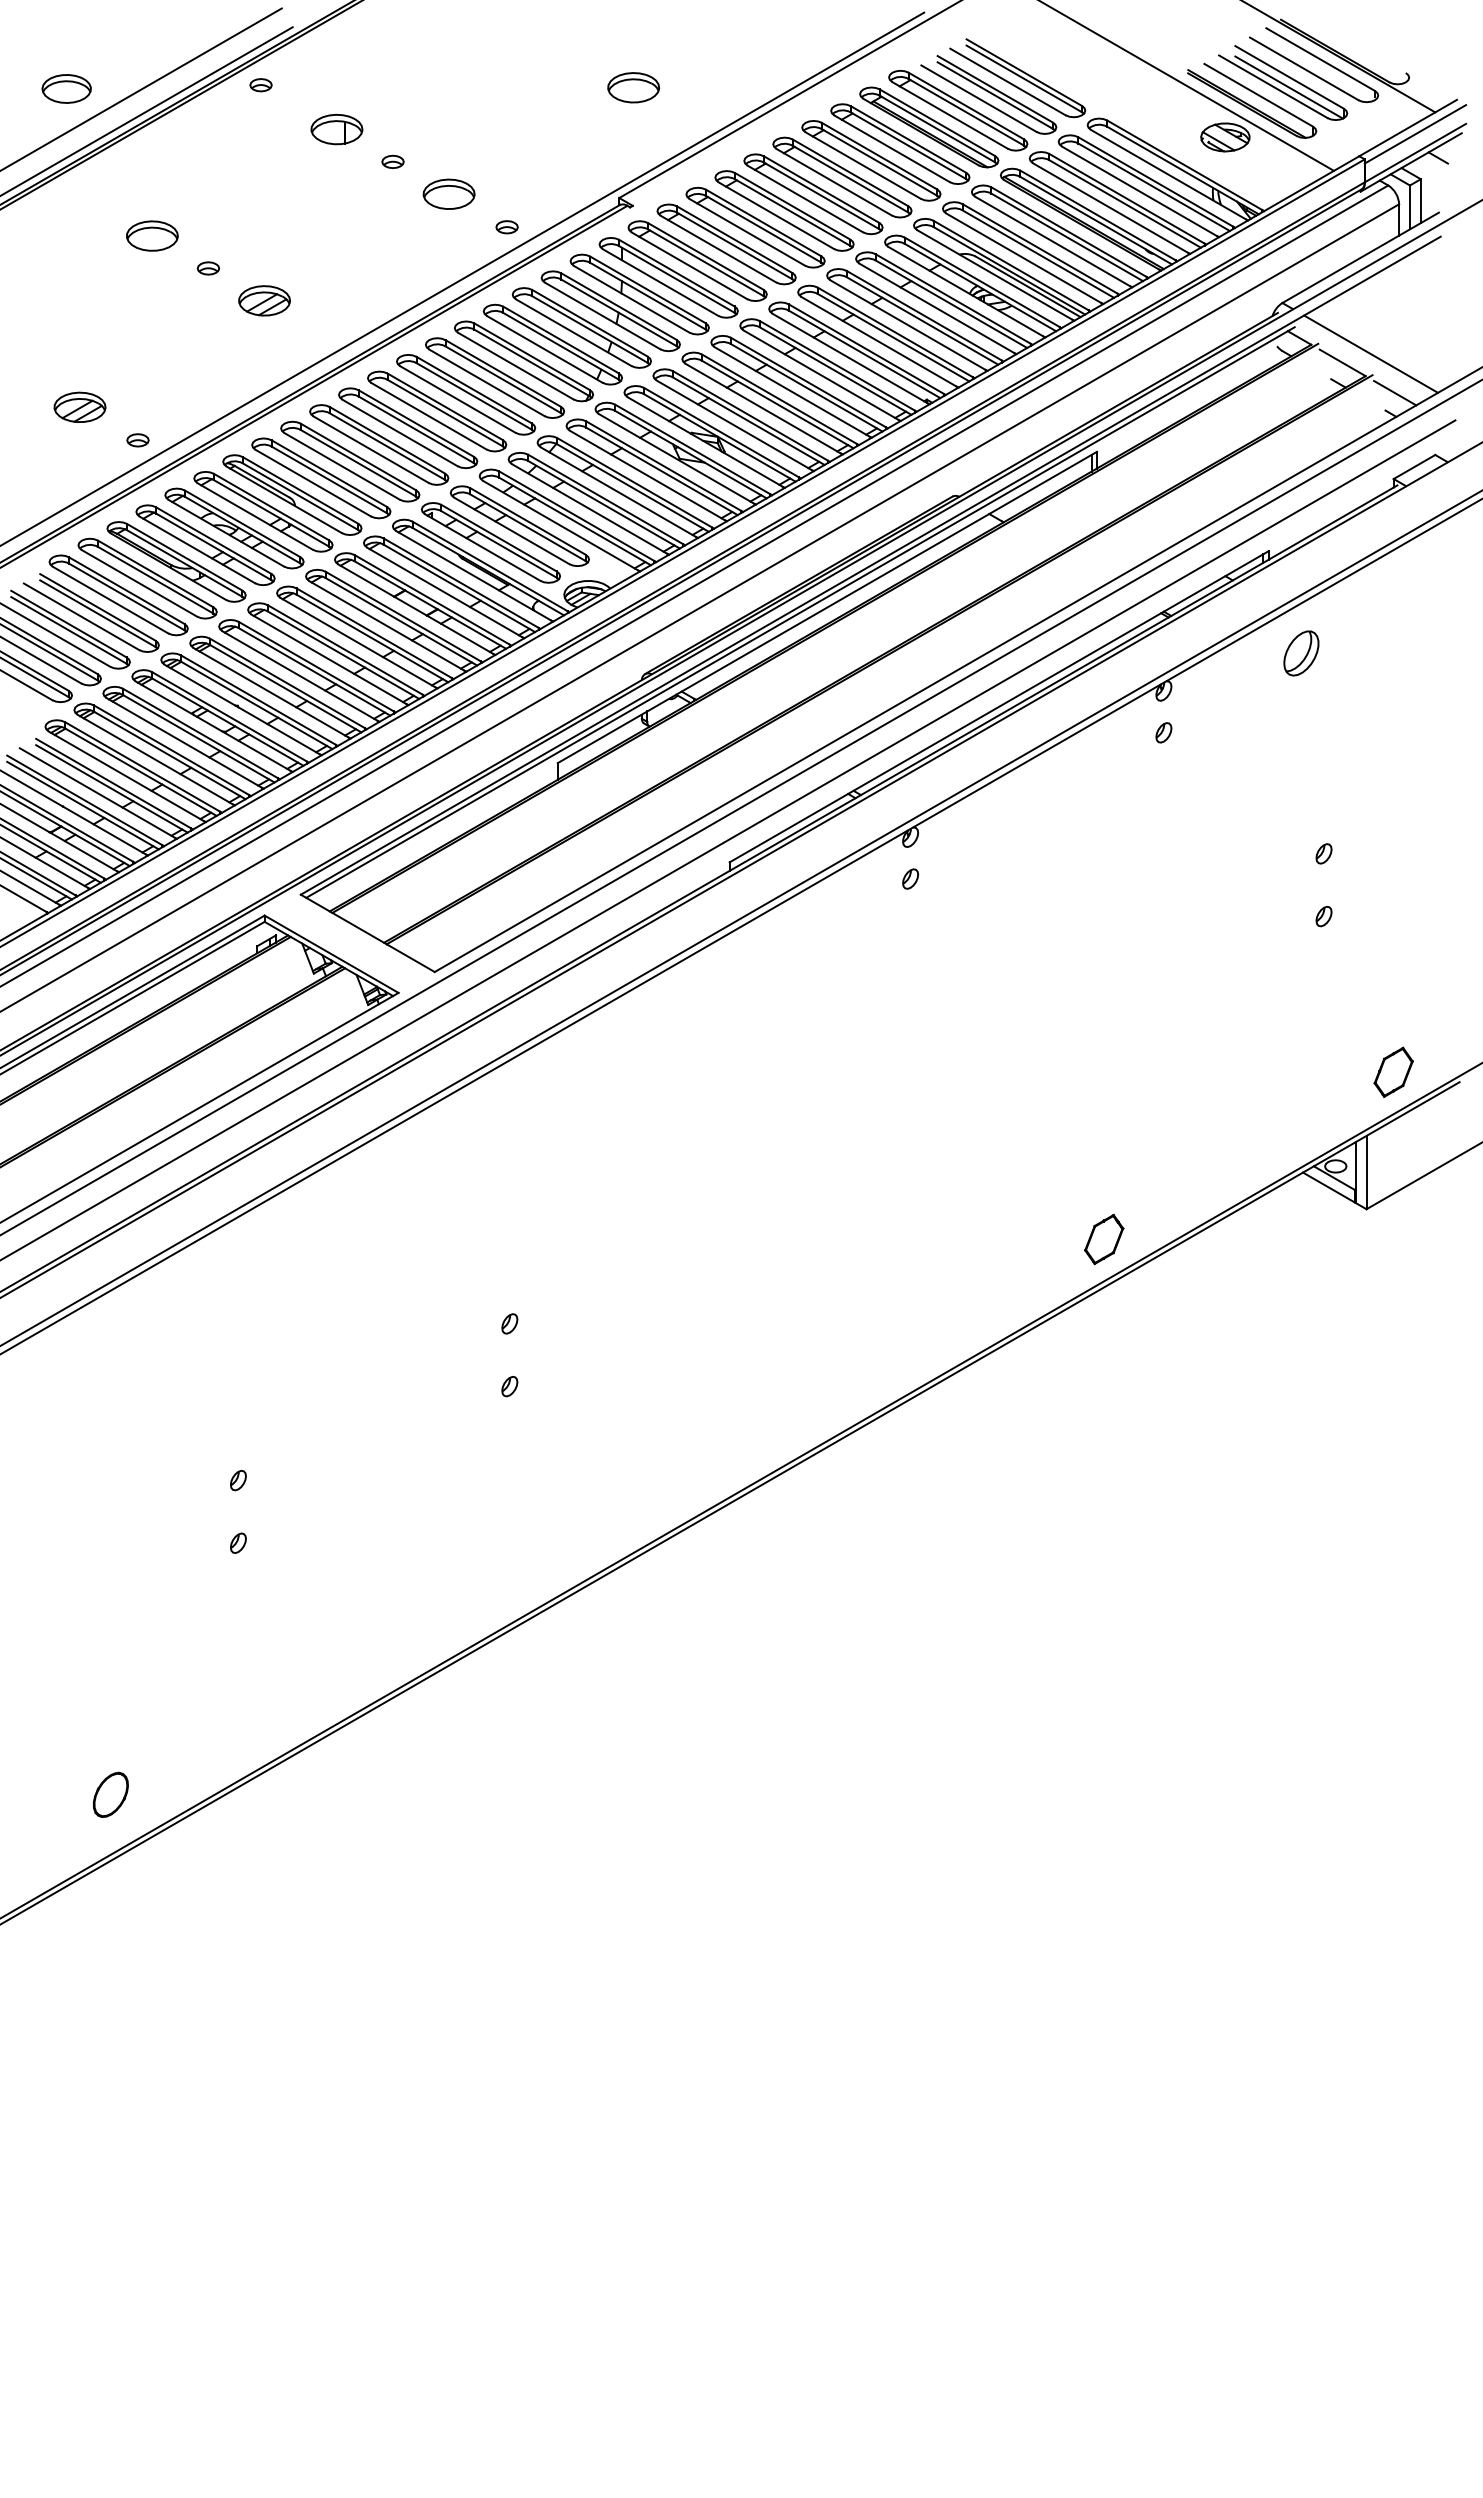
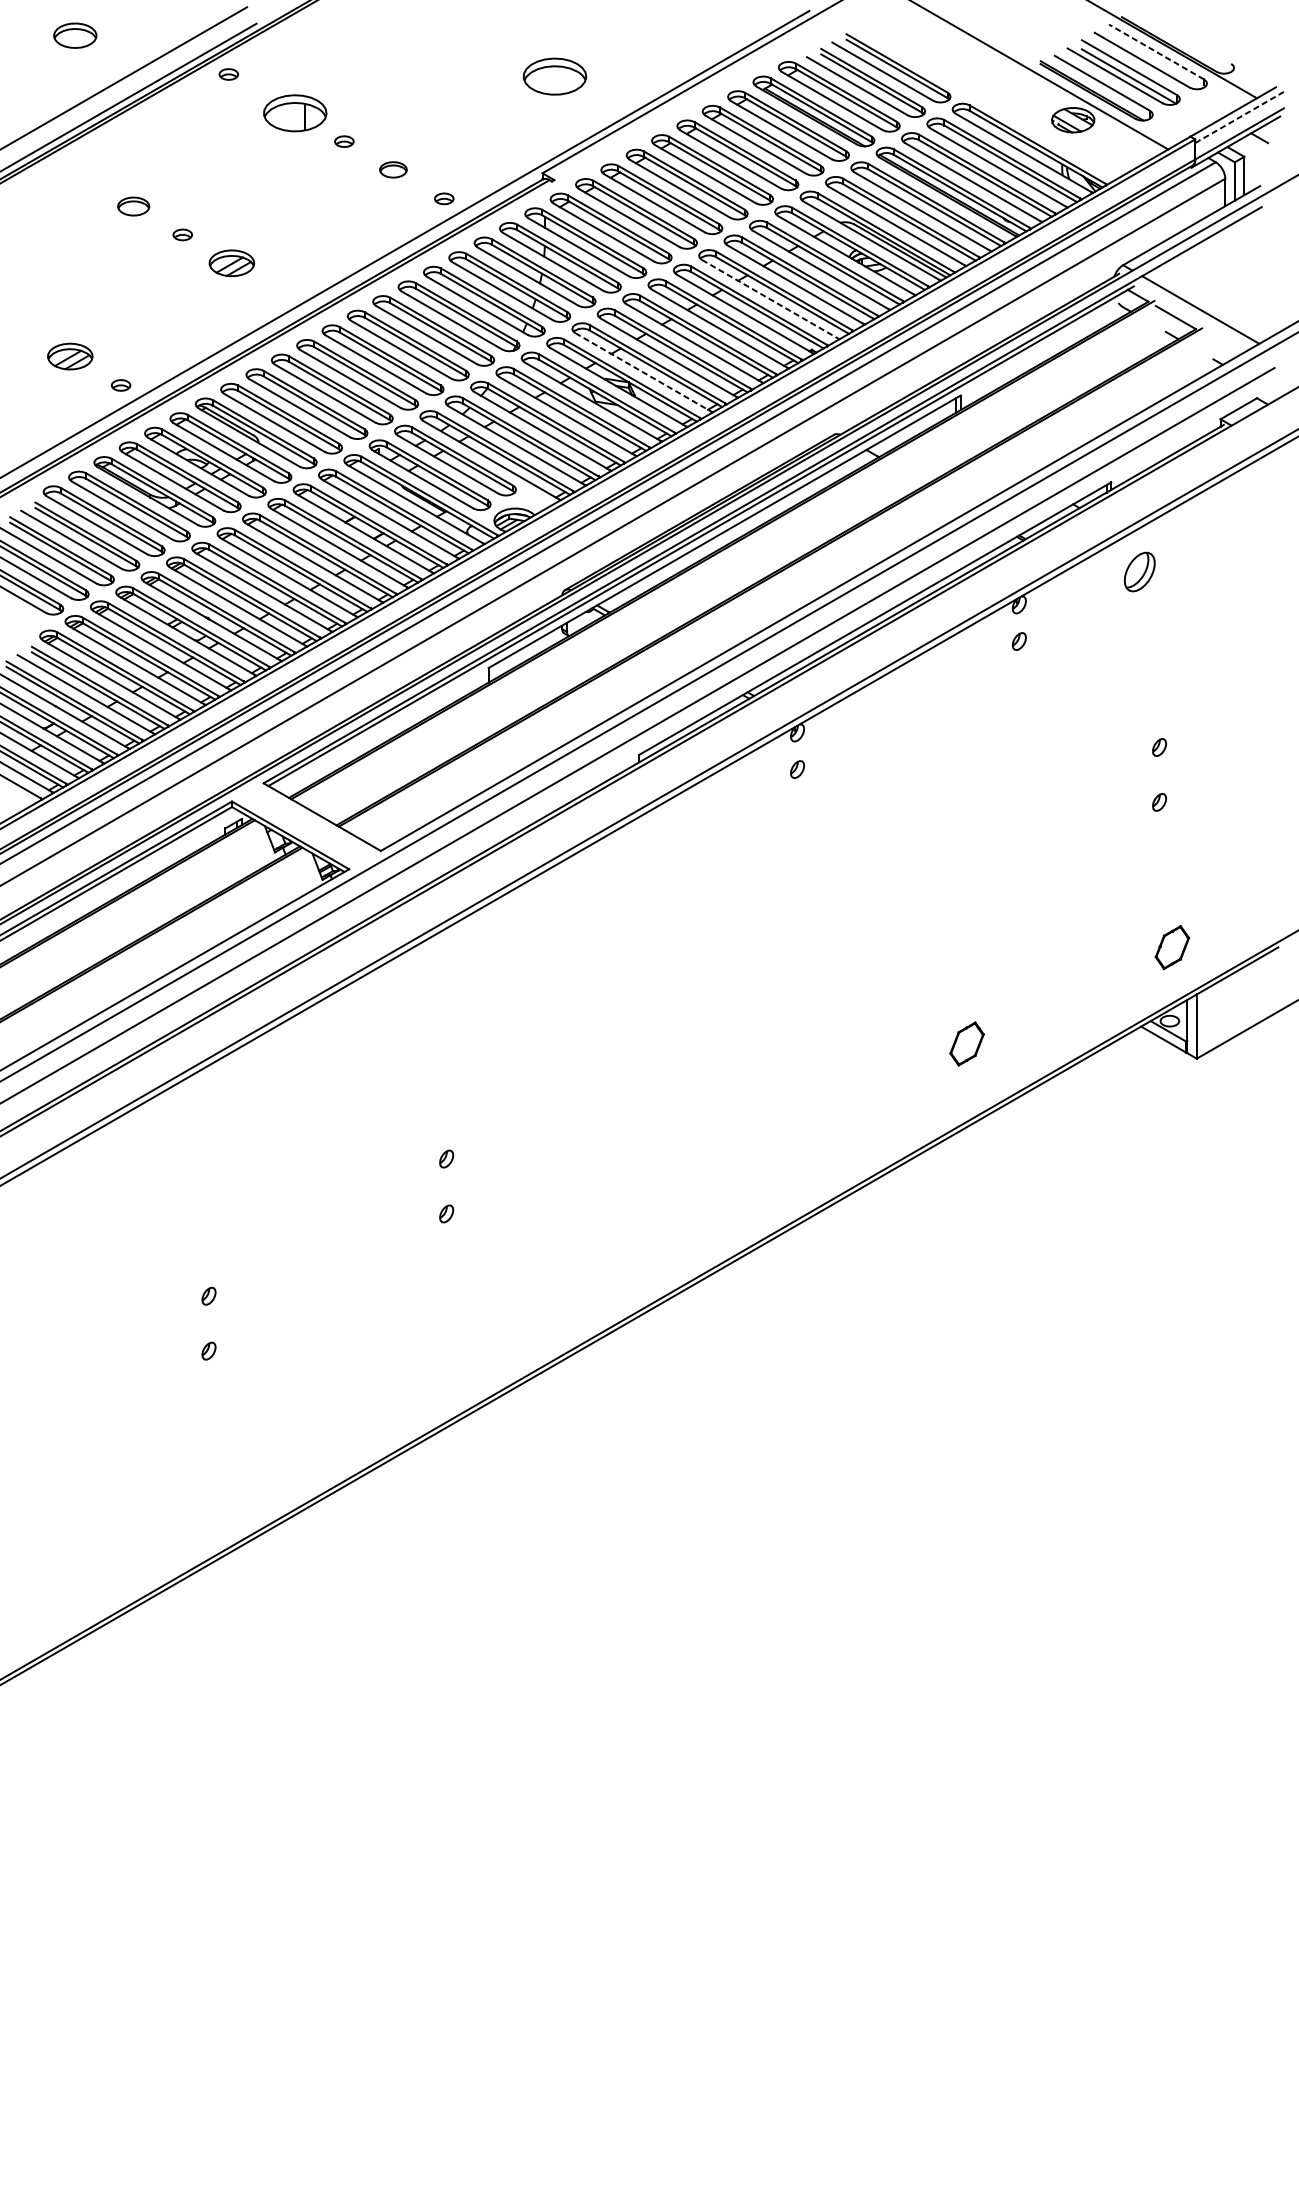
line: (1320, 59) -> (1156, 51), solid -> dashed
part: (633, 87) -> (554, 76), size x1.4
part: (66, 88) -> (75, 35), moved
part: (336, 129) -> (294, 113), size x1.4
line: (1414, 134) -> (1238, 117), solid -> dashed
part: (448, 193) -> (392, 169), size x0.6
part: (152, 235) -> (133, 206), size x0.7
line: (879, 341) -> (770, 298), solid -> dashed
line: (1395, 392) -> (1222, 343), removed
line: (734, 425) -> (643, 372), solid -> dashed
part: (1393, 1071) -> (1172, 946), moved
part: (1104, 1239) -> (967, 1044), moved
part: (110, 1794) -> (96, 1571), removed

